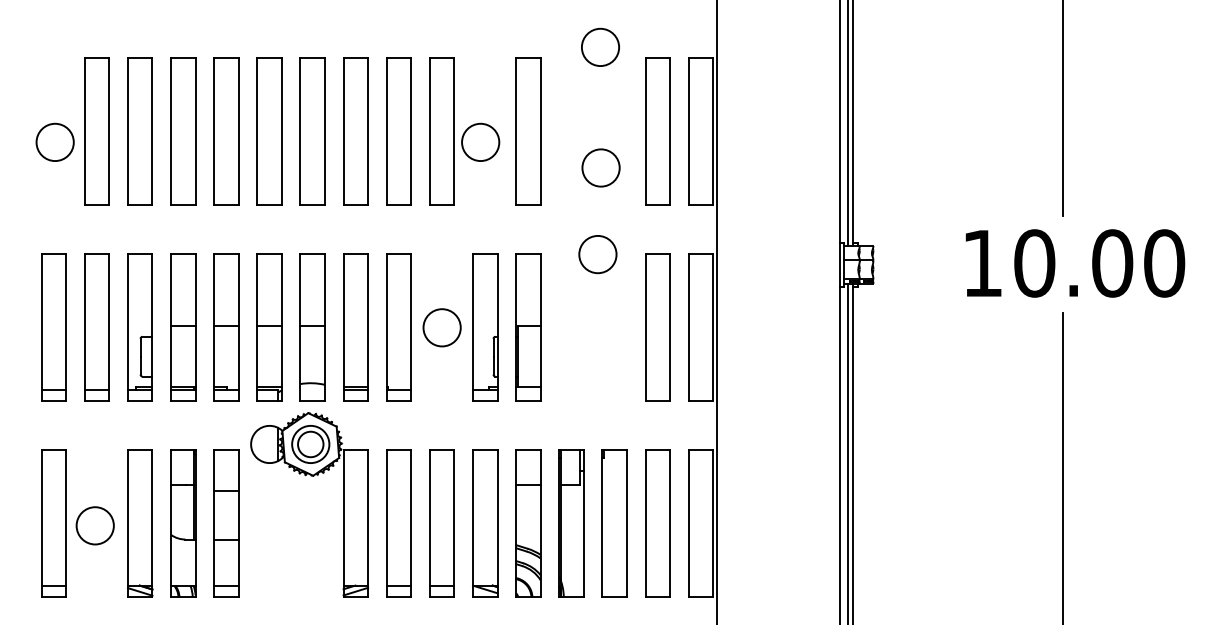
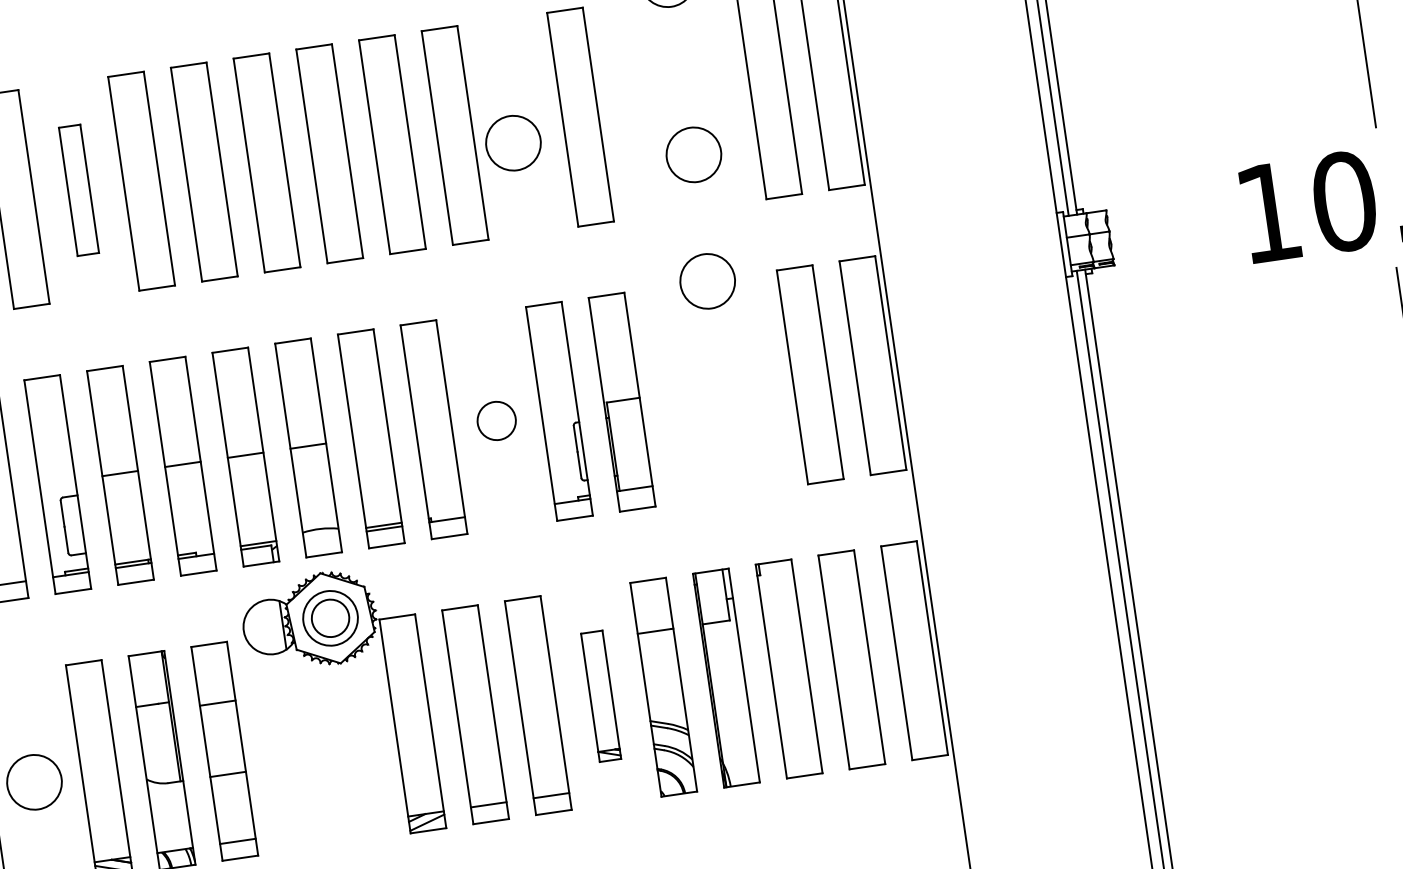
part: (183, 131) -> (79, 190), size x0.6
circle: (441, 327) -> (495, 420), size x0.7
part: (485, 523) -> (601, 696), size x0.6

